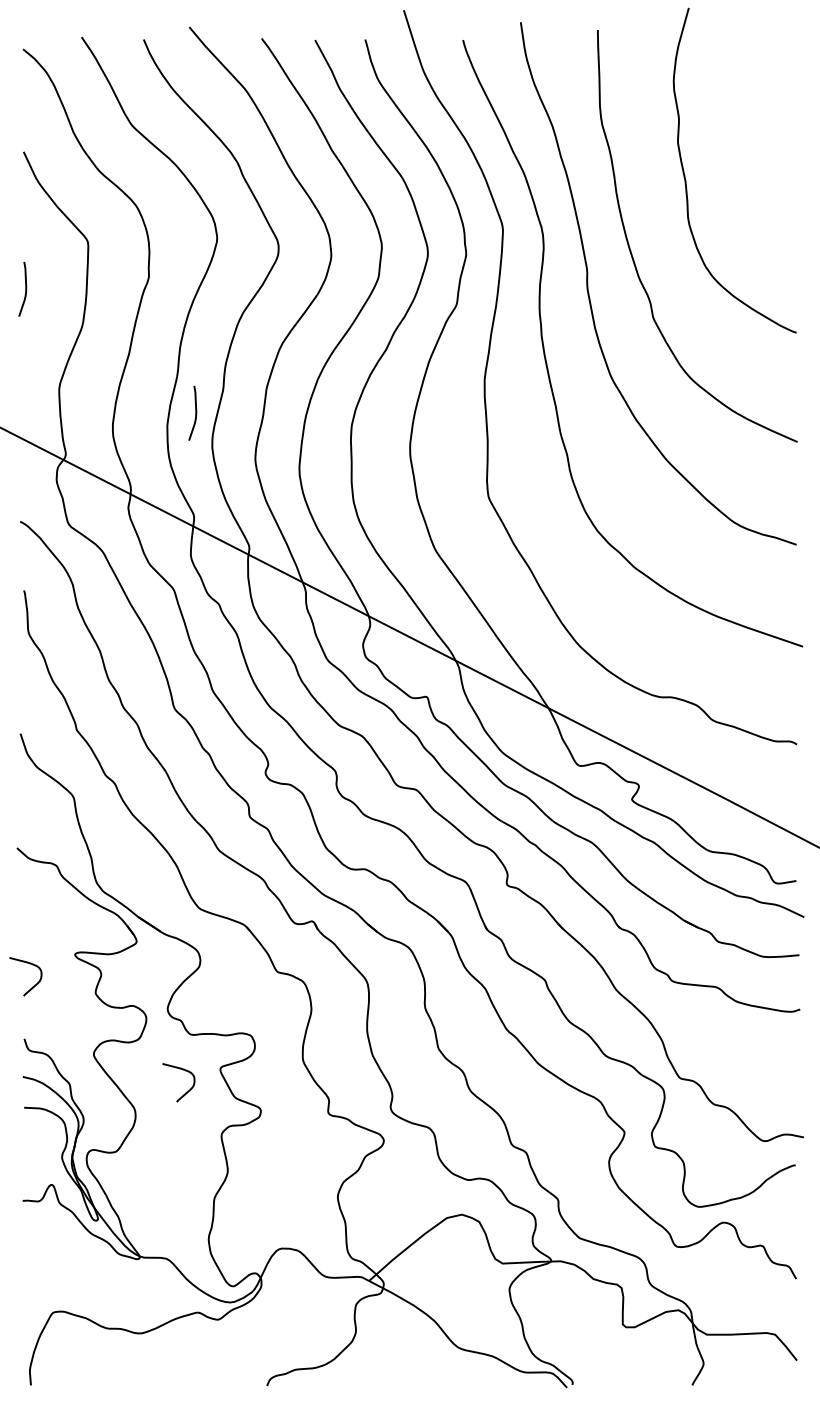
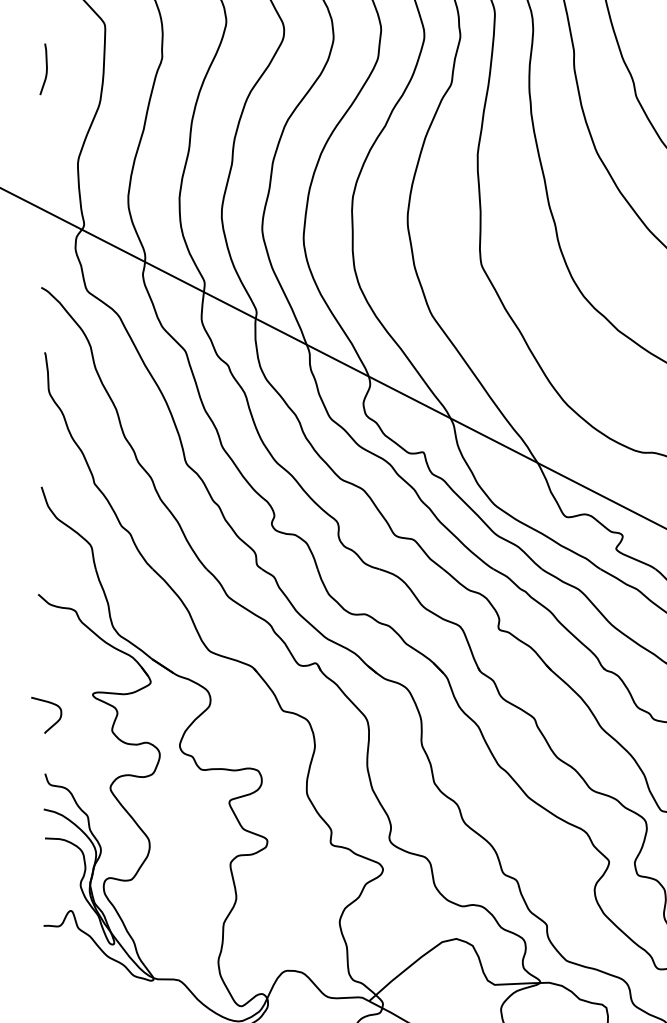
curve: (195, 412) -> (206, 185), removed
curve: (186, 1091) -> (197, 823), removed

